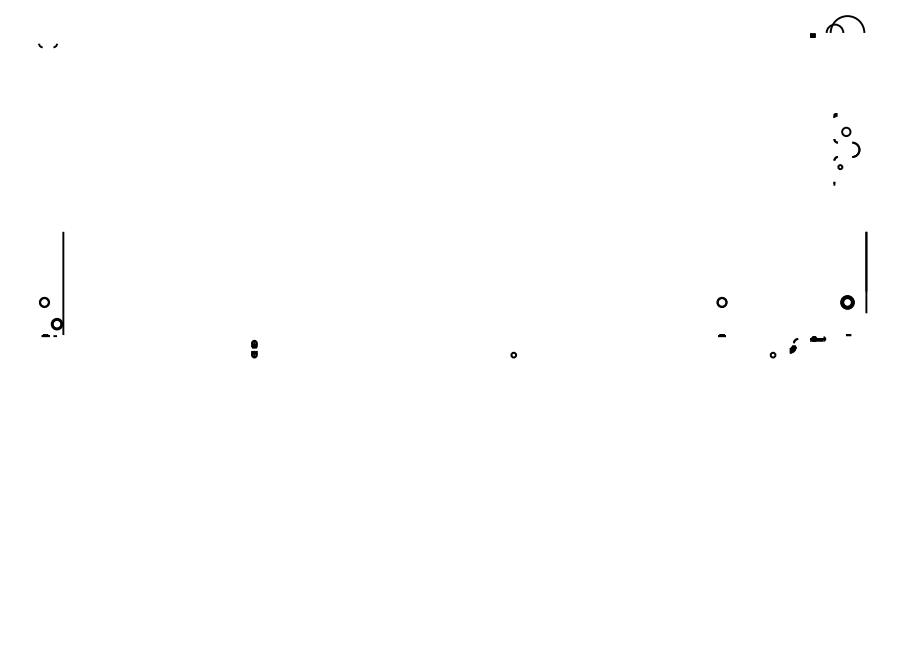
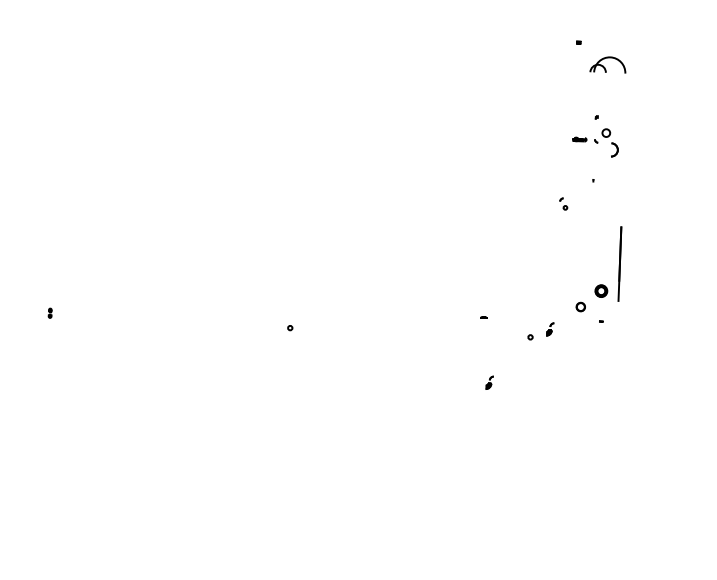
part: (845, 23) -> (608, 64), moved
part: (838, 162) -> (563, 203), moved
part: (721, 301) -> (580, 306), moved
part: (818, 338) -> (580, 139), moved
part: (254, 348) -> (50, 312), size x0.6
part: (730, 405) -> (489, 382), added

